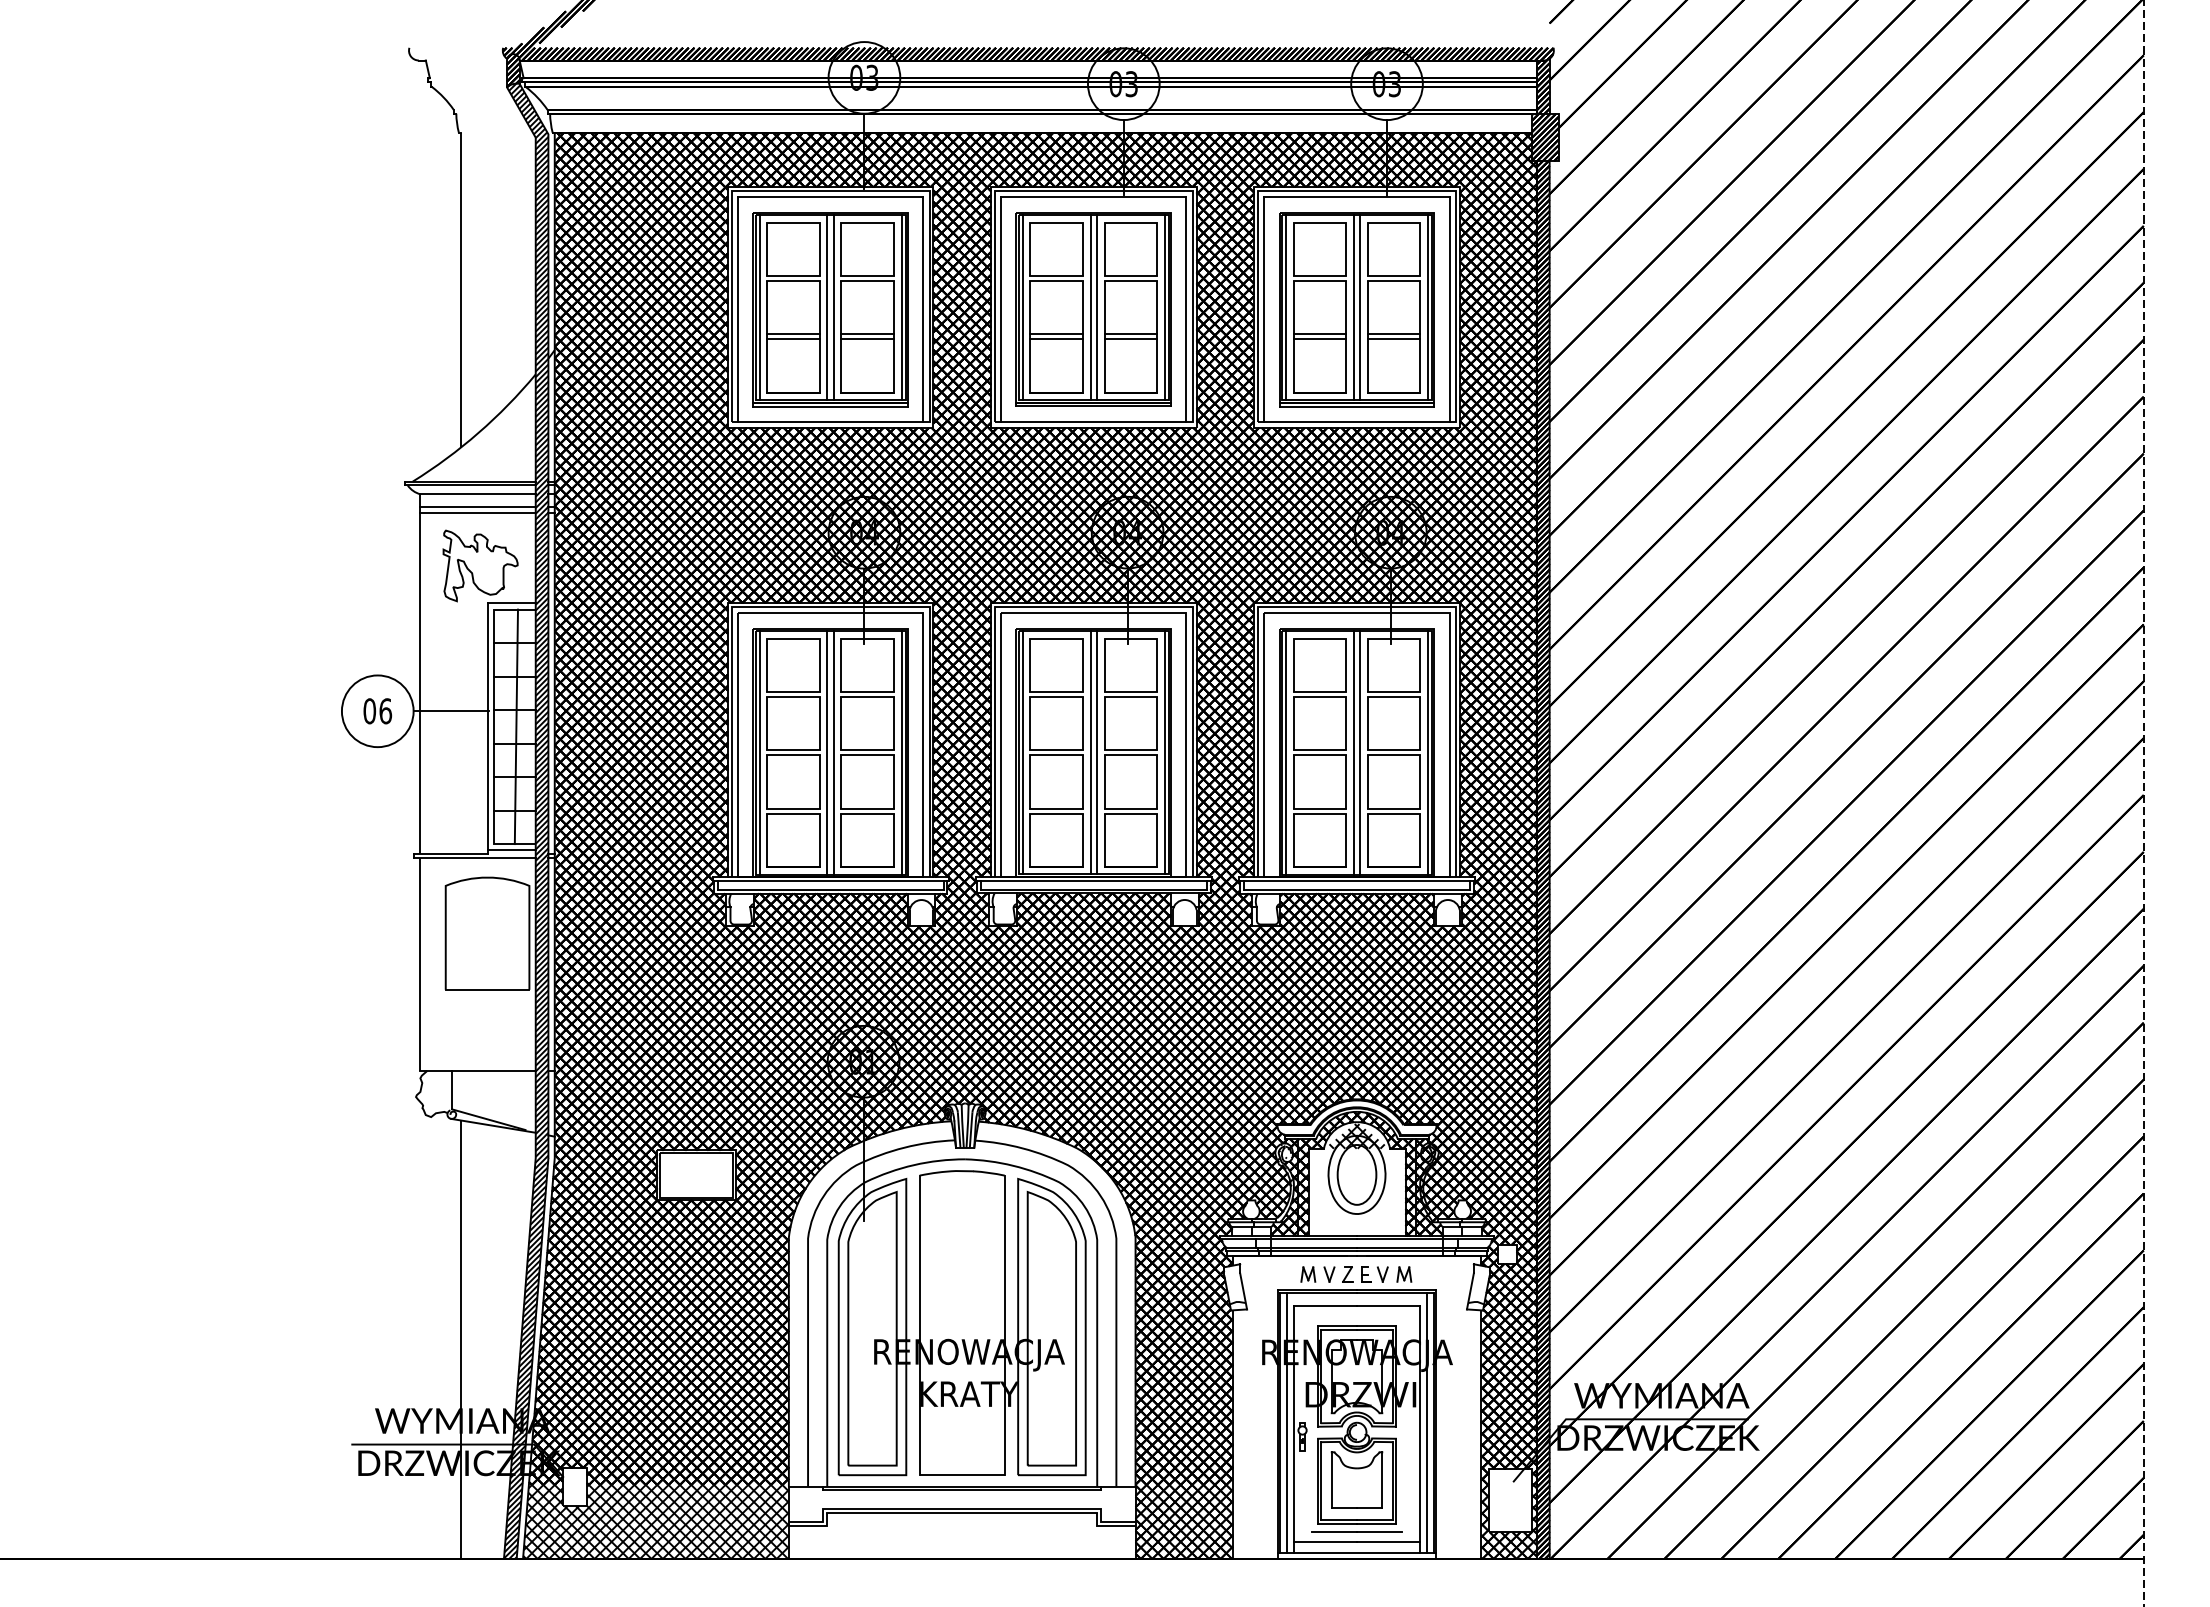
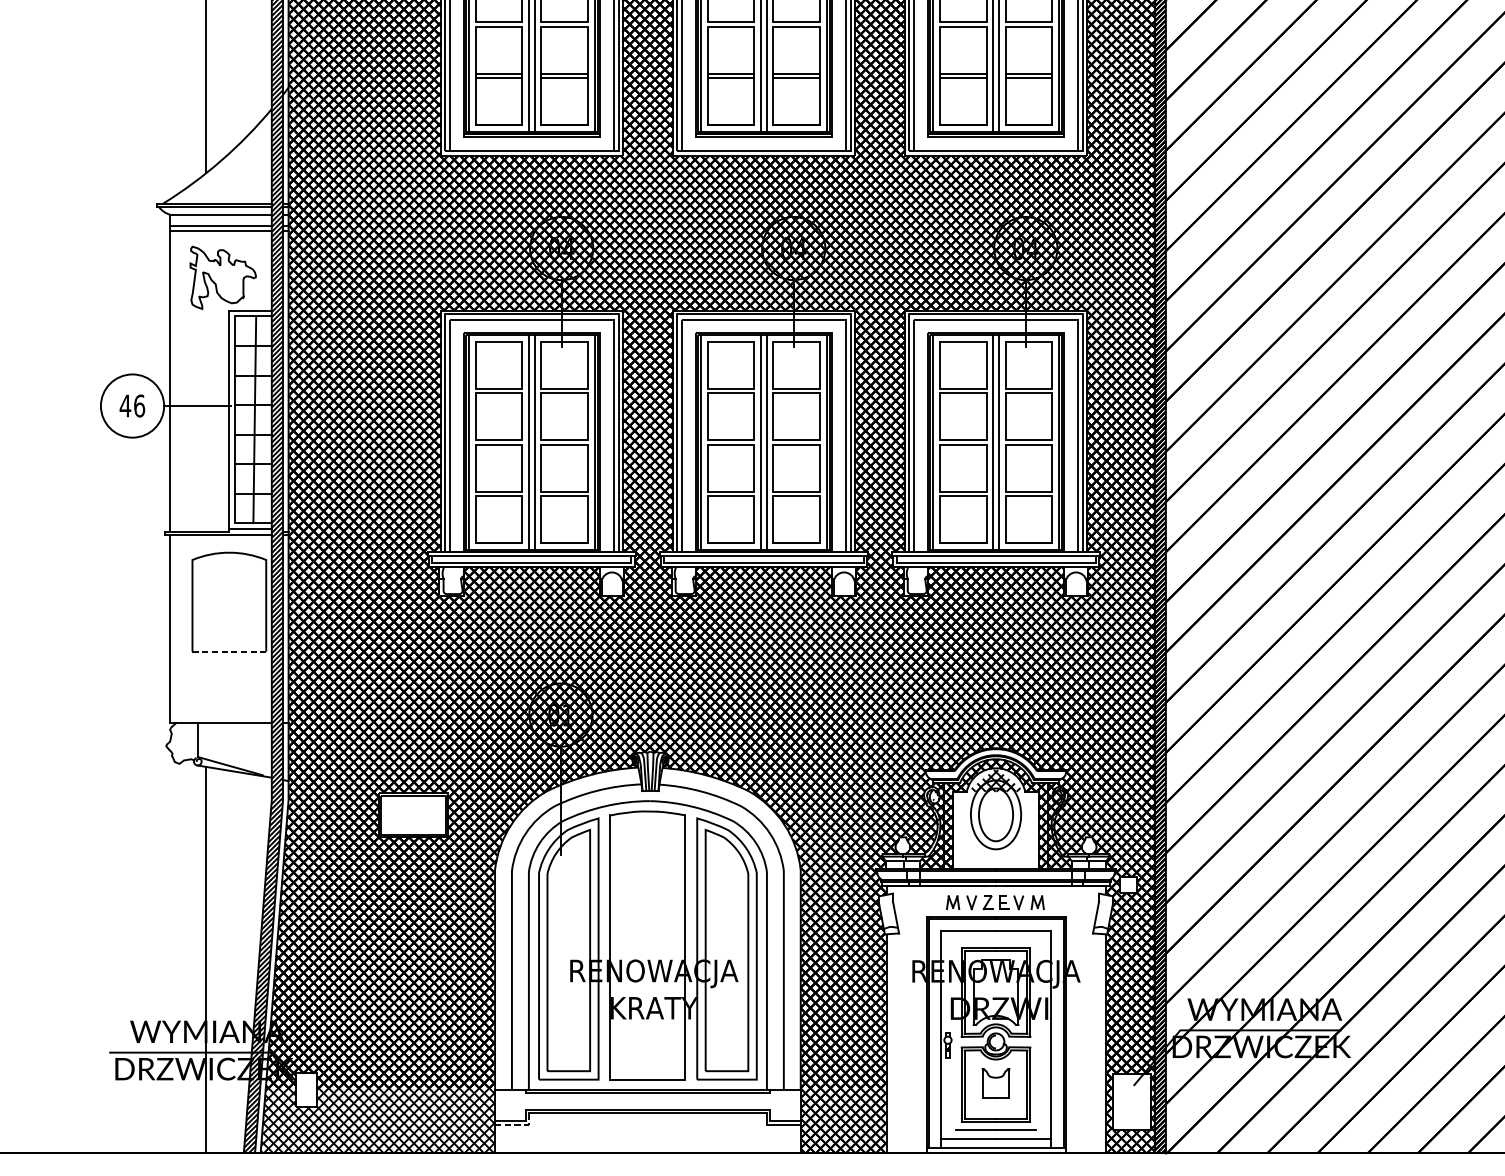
text: (369, 711) -> (125, 406), 06 -> 46
line: (487, 989) -> (229, 651), solid -> dashed
line: (1287, 1422) -> (934, 1033), removed
line: (1426, 1422) -> (1057, 1033), removed
part: (1356, 1479) -> (995, 1083), size x0.6
line: (815, 1526) -> (518, 1124), solid -> dashed

